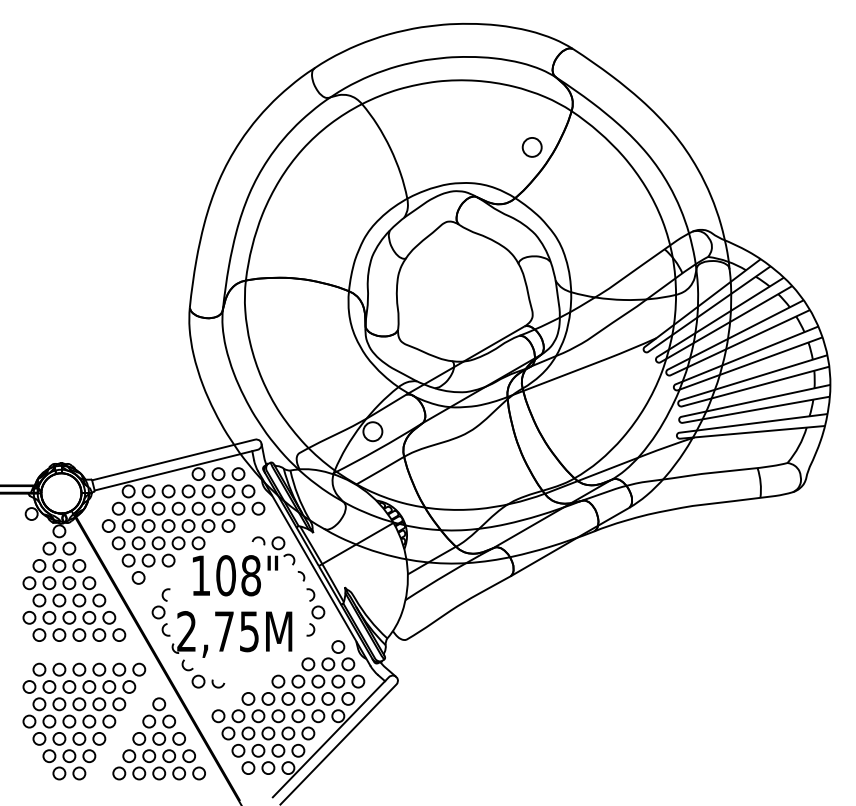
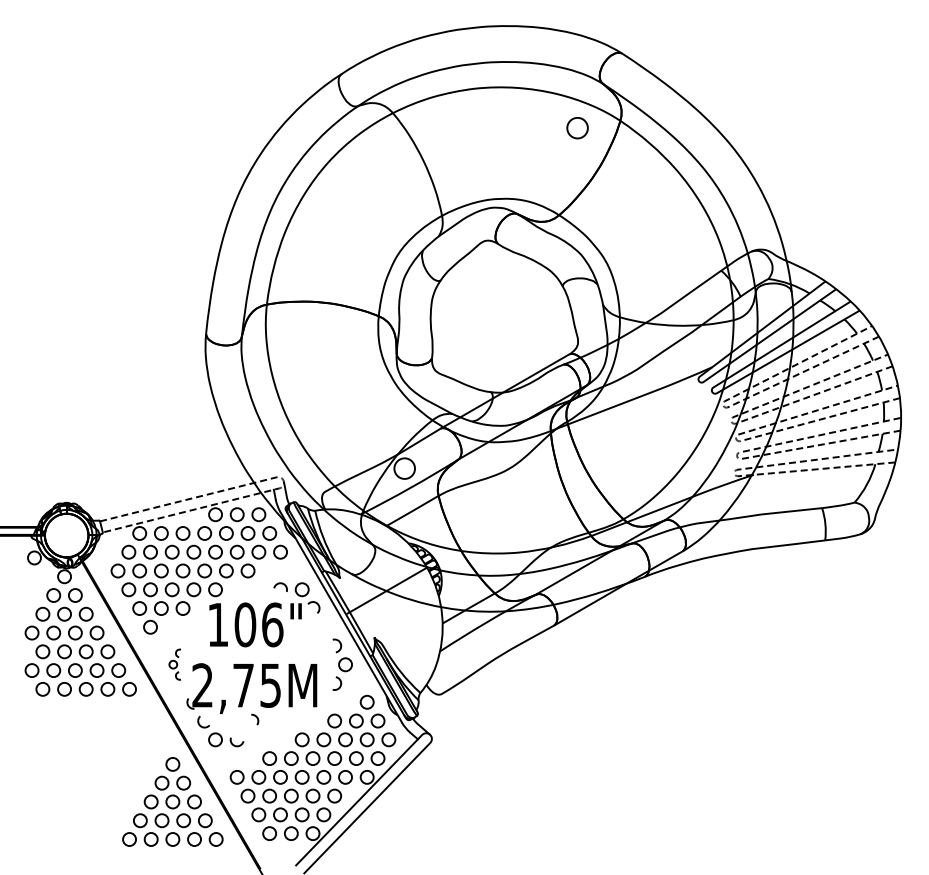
circle: (532, 147) -> (577, 128), moved
line: (666, 373) -> (723, 405), solid -> dashed
line: (674, 388) -> (731, 421), solid -> dashed
line: (678, 403) -> (736, 438), solid -> dashed
line: (679, 419) -> (737, 455), solid -> dashed
line: (676, 435) -> (734, 472), solid -> dashed
line: (261, 443) -> (283, 481), solid -> dashed
text: (251, 575) -> (272, 624), 108" -> 106"
arc: (302, 575) -> (256, 718), moved
part: (160, 612) -> (174, 664), size x0.6
part: (84, 720) -> (91, 782), removed

